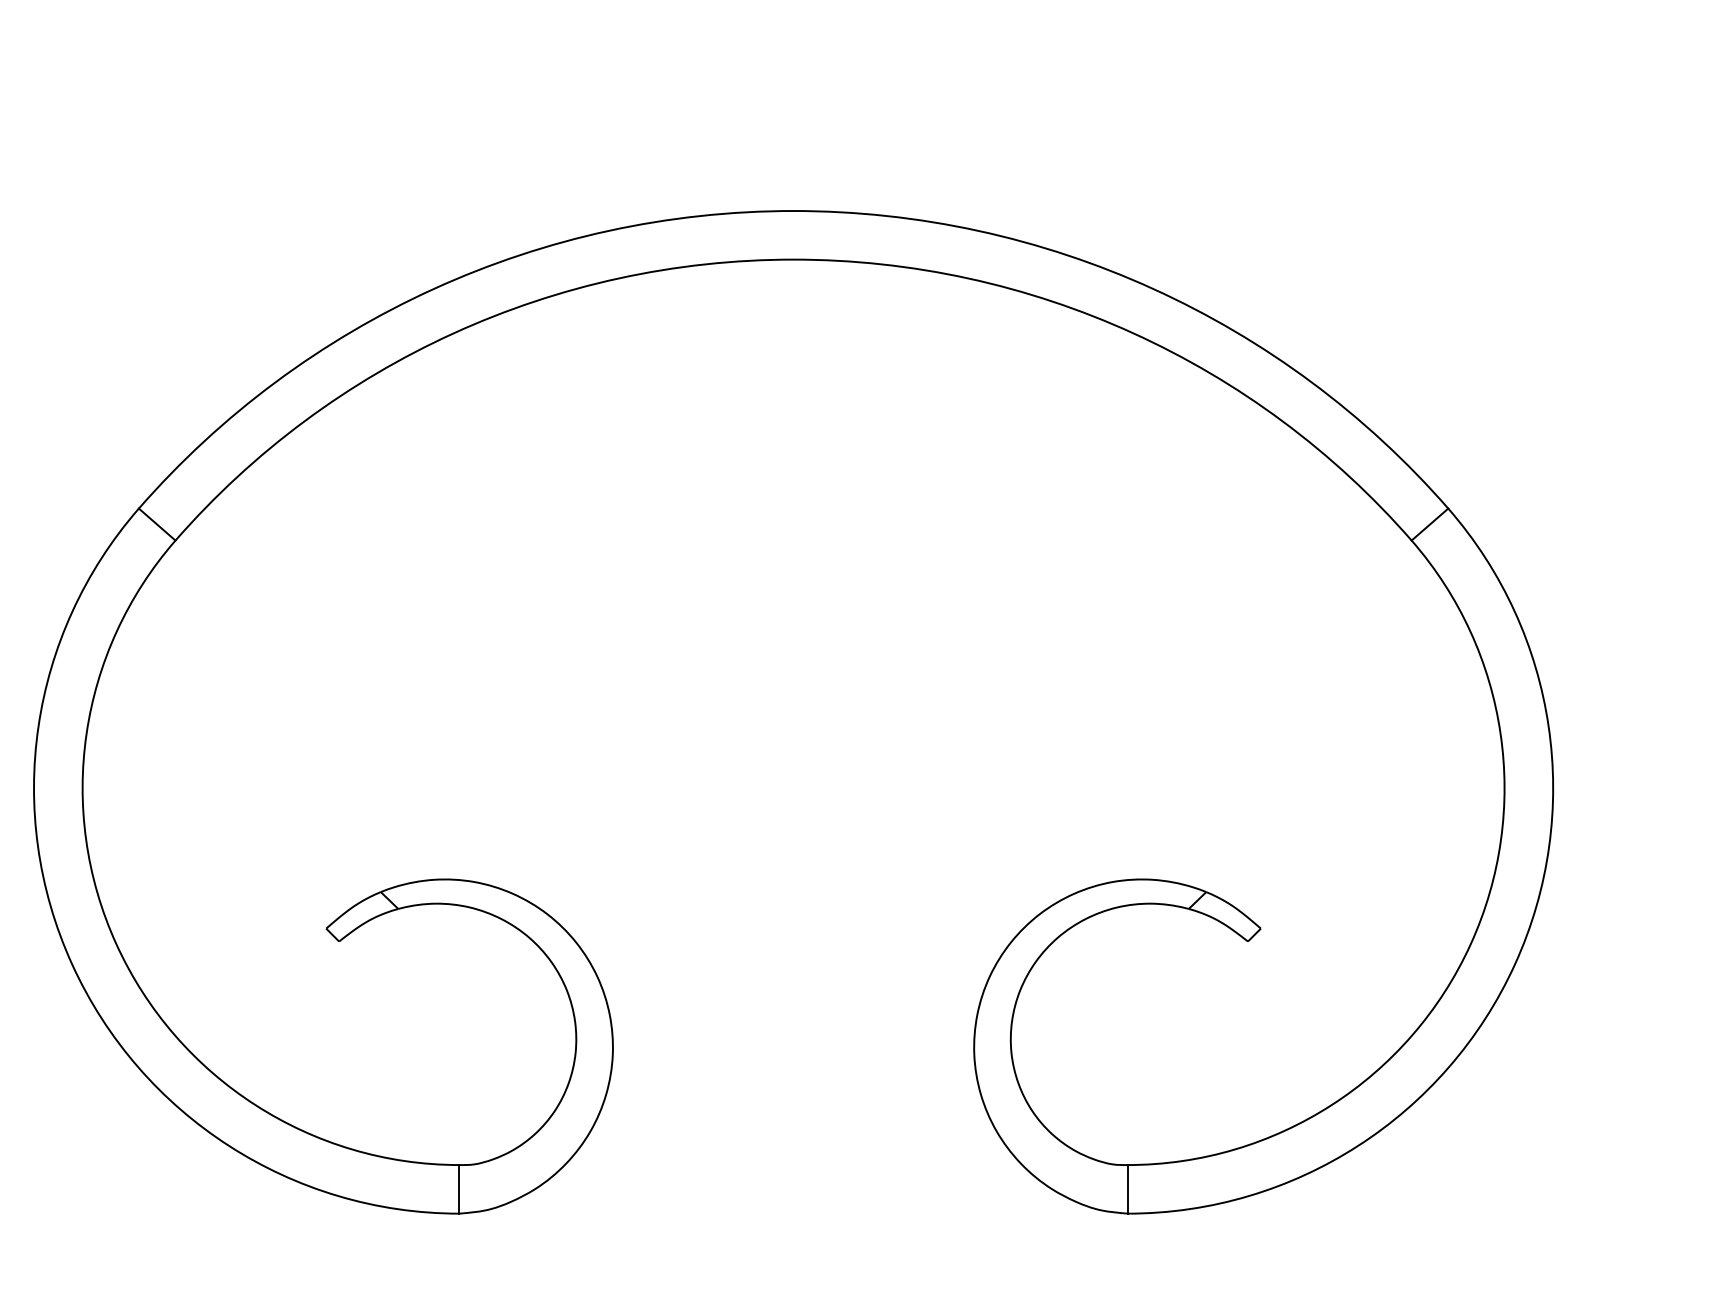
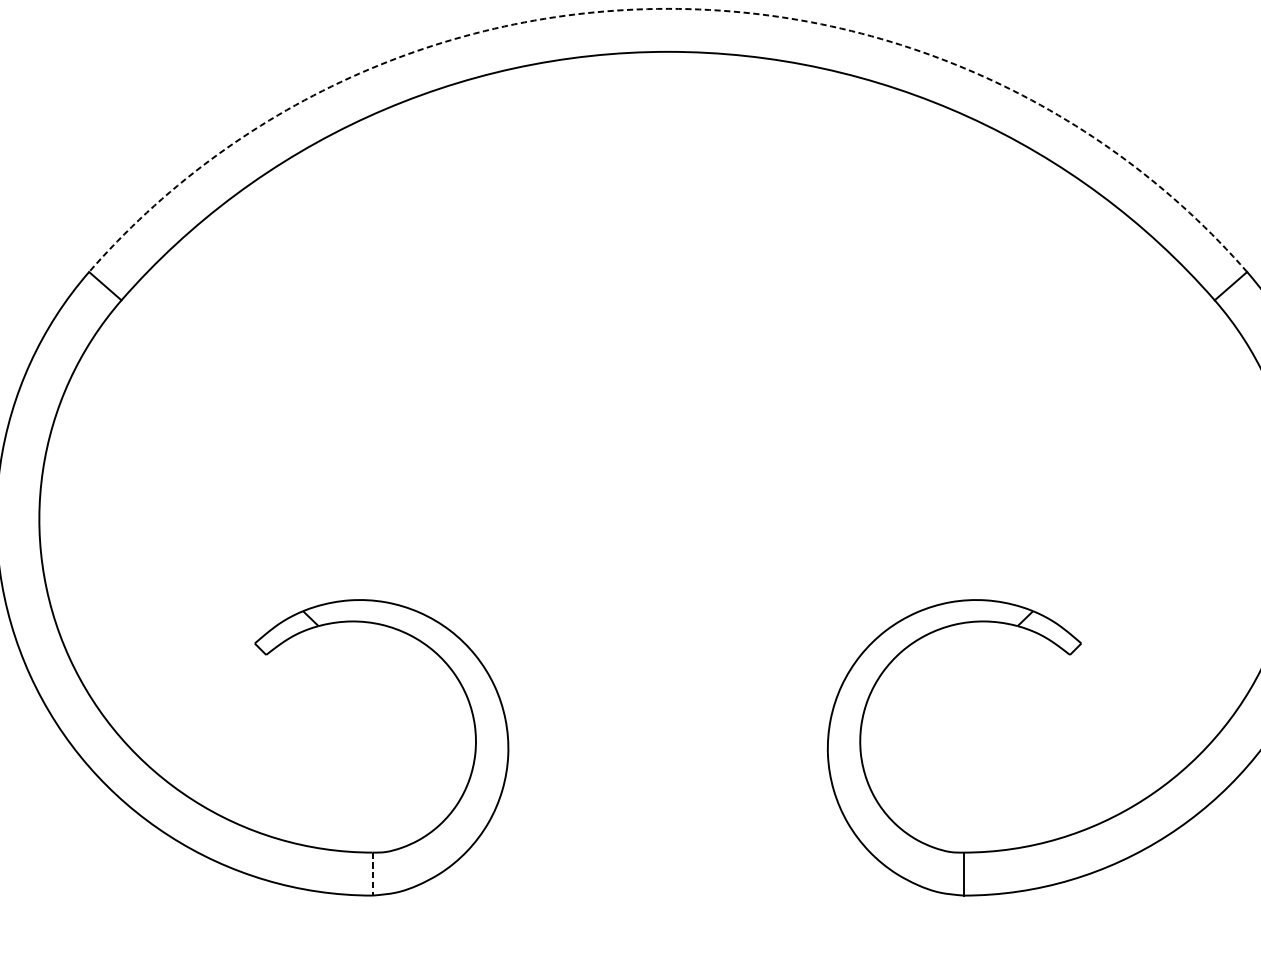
arc: (793, 211) -> (668, 9), solid -> dashed
line: (459, 1189) -> (372, 874), solid -> dashed

